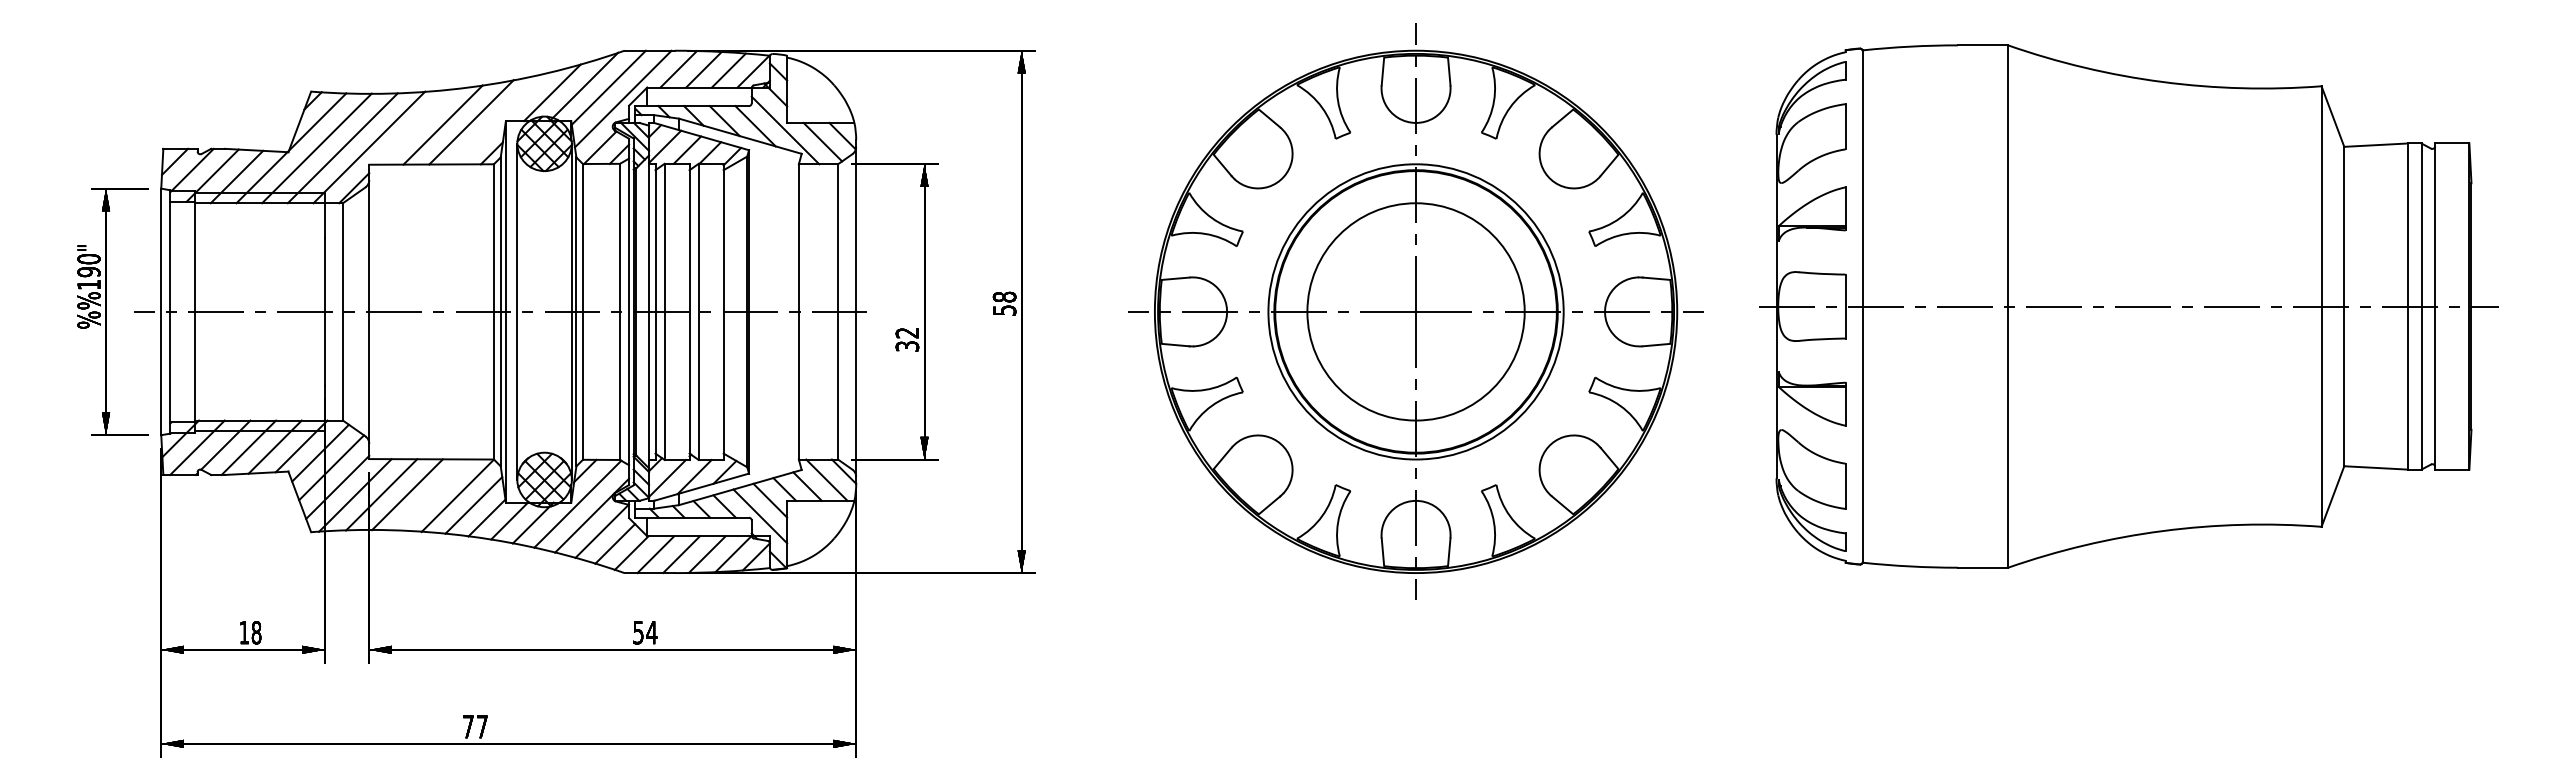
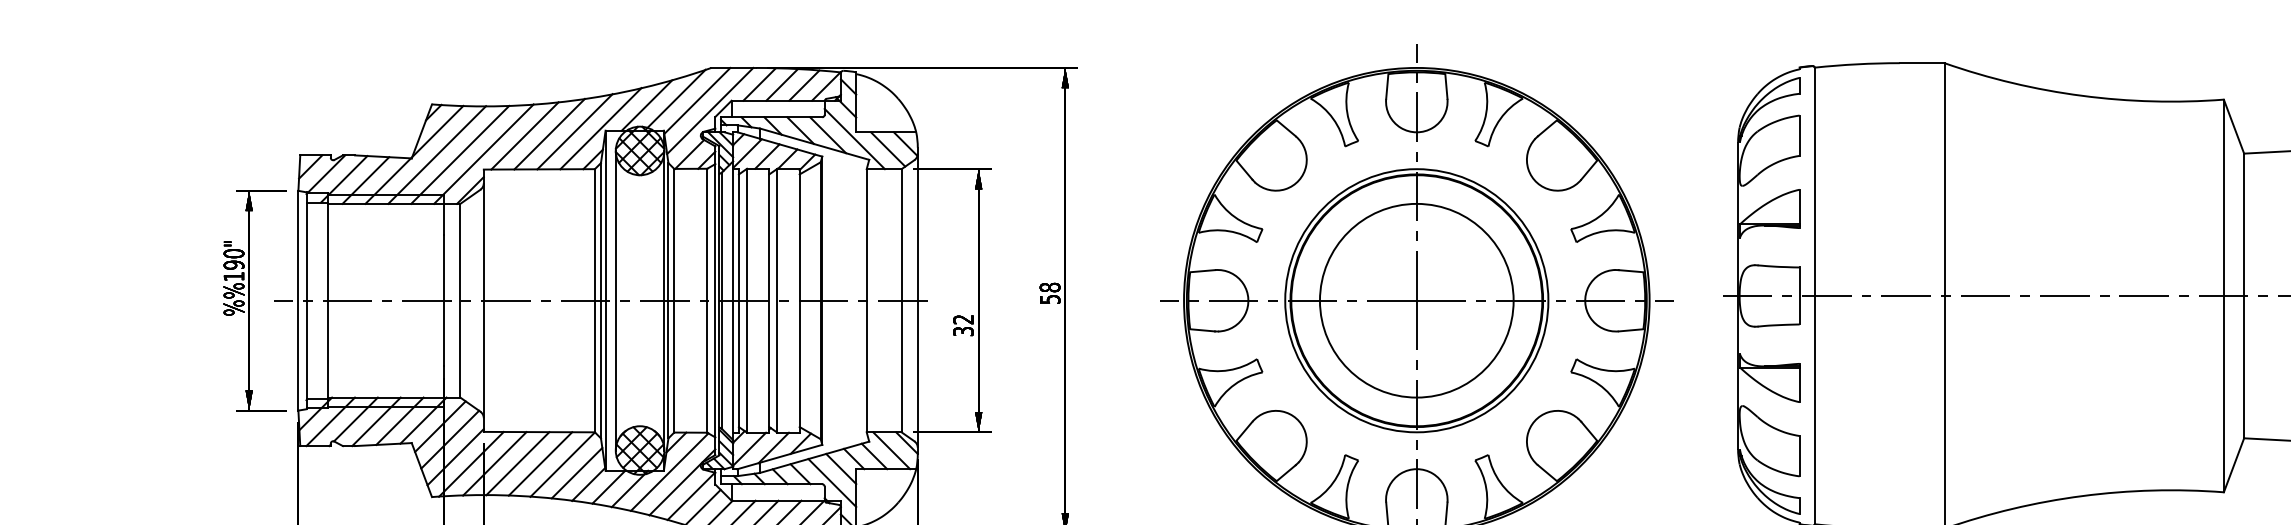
line: (500, 118) -> (600, 128), added
line: (415, 126) -> (525, 135), added
line: (432, 494) -> (540, 463), added

